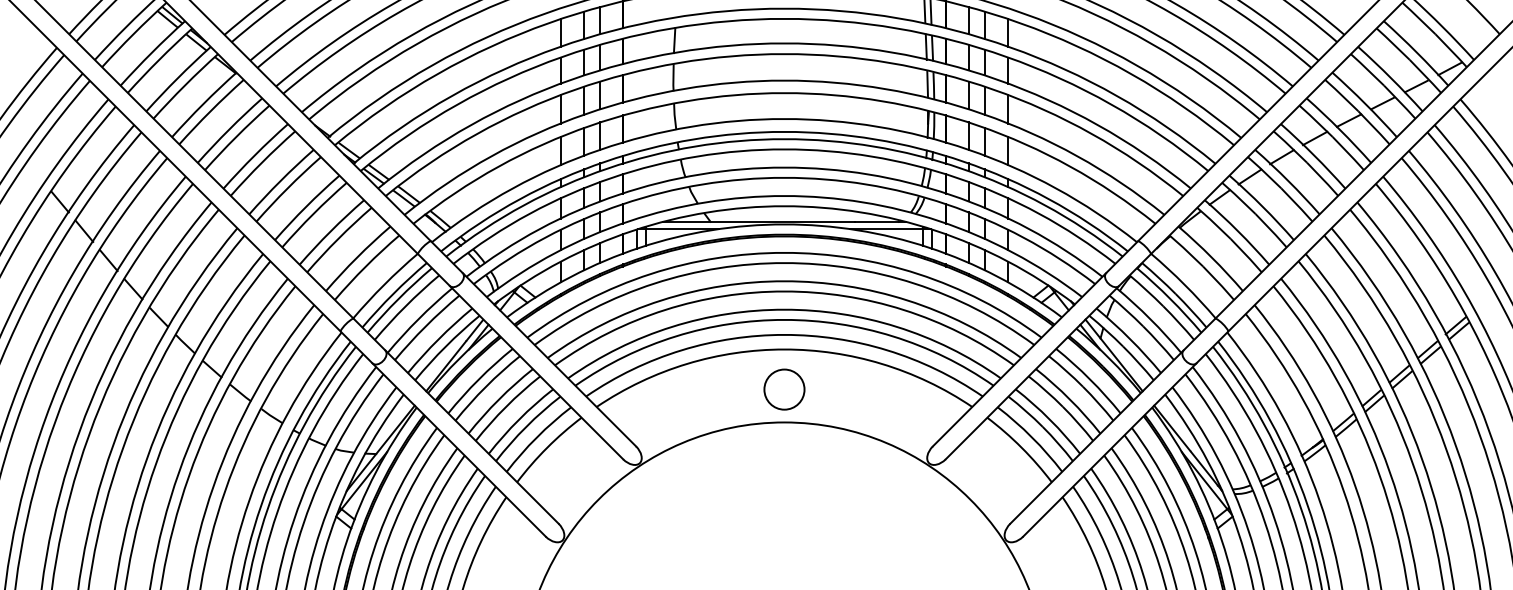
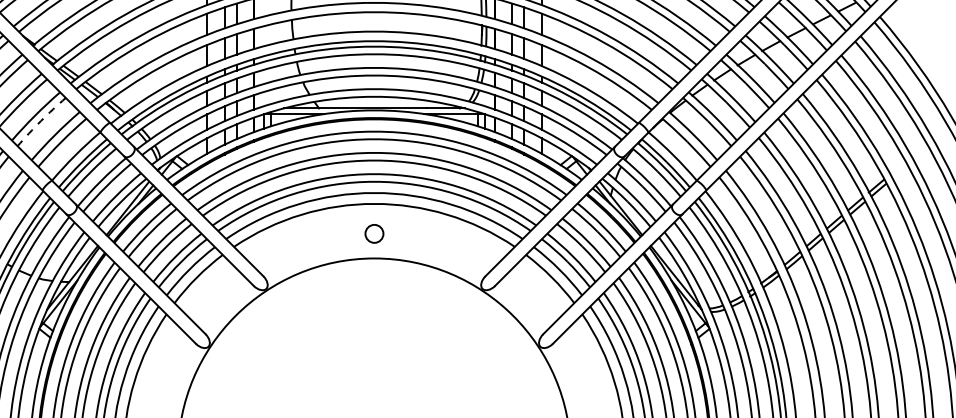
arc: (338, 238) -> (40, 120), solid -> dashed
circle: (784, 389) -> (374, 233), size x0.6

